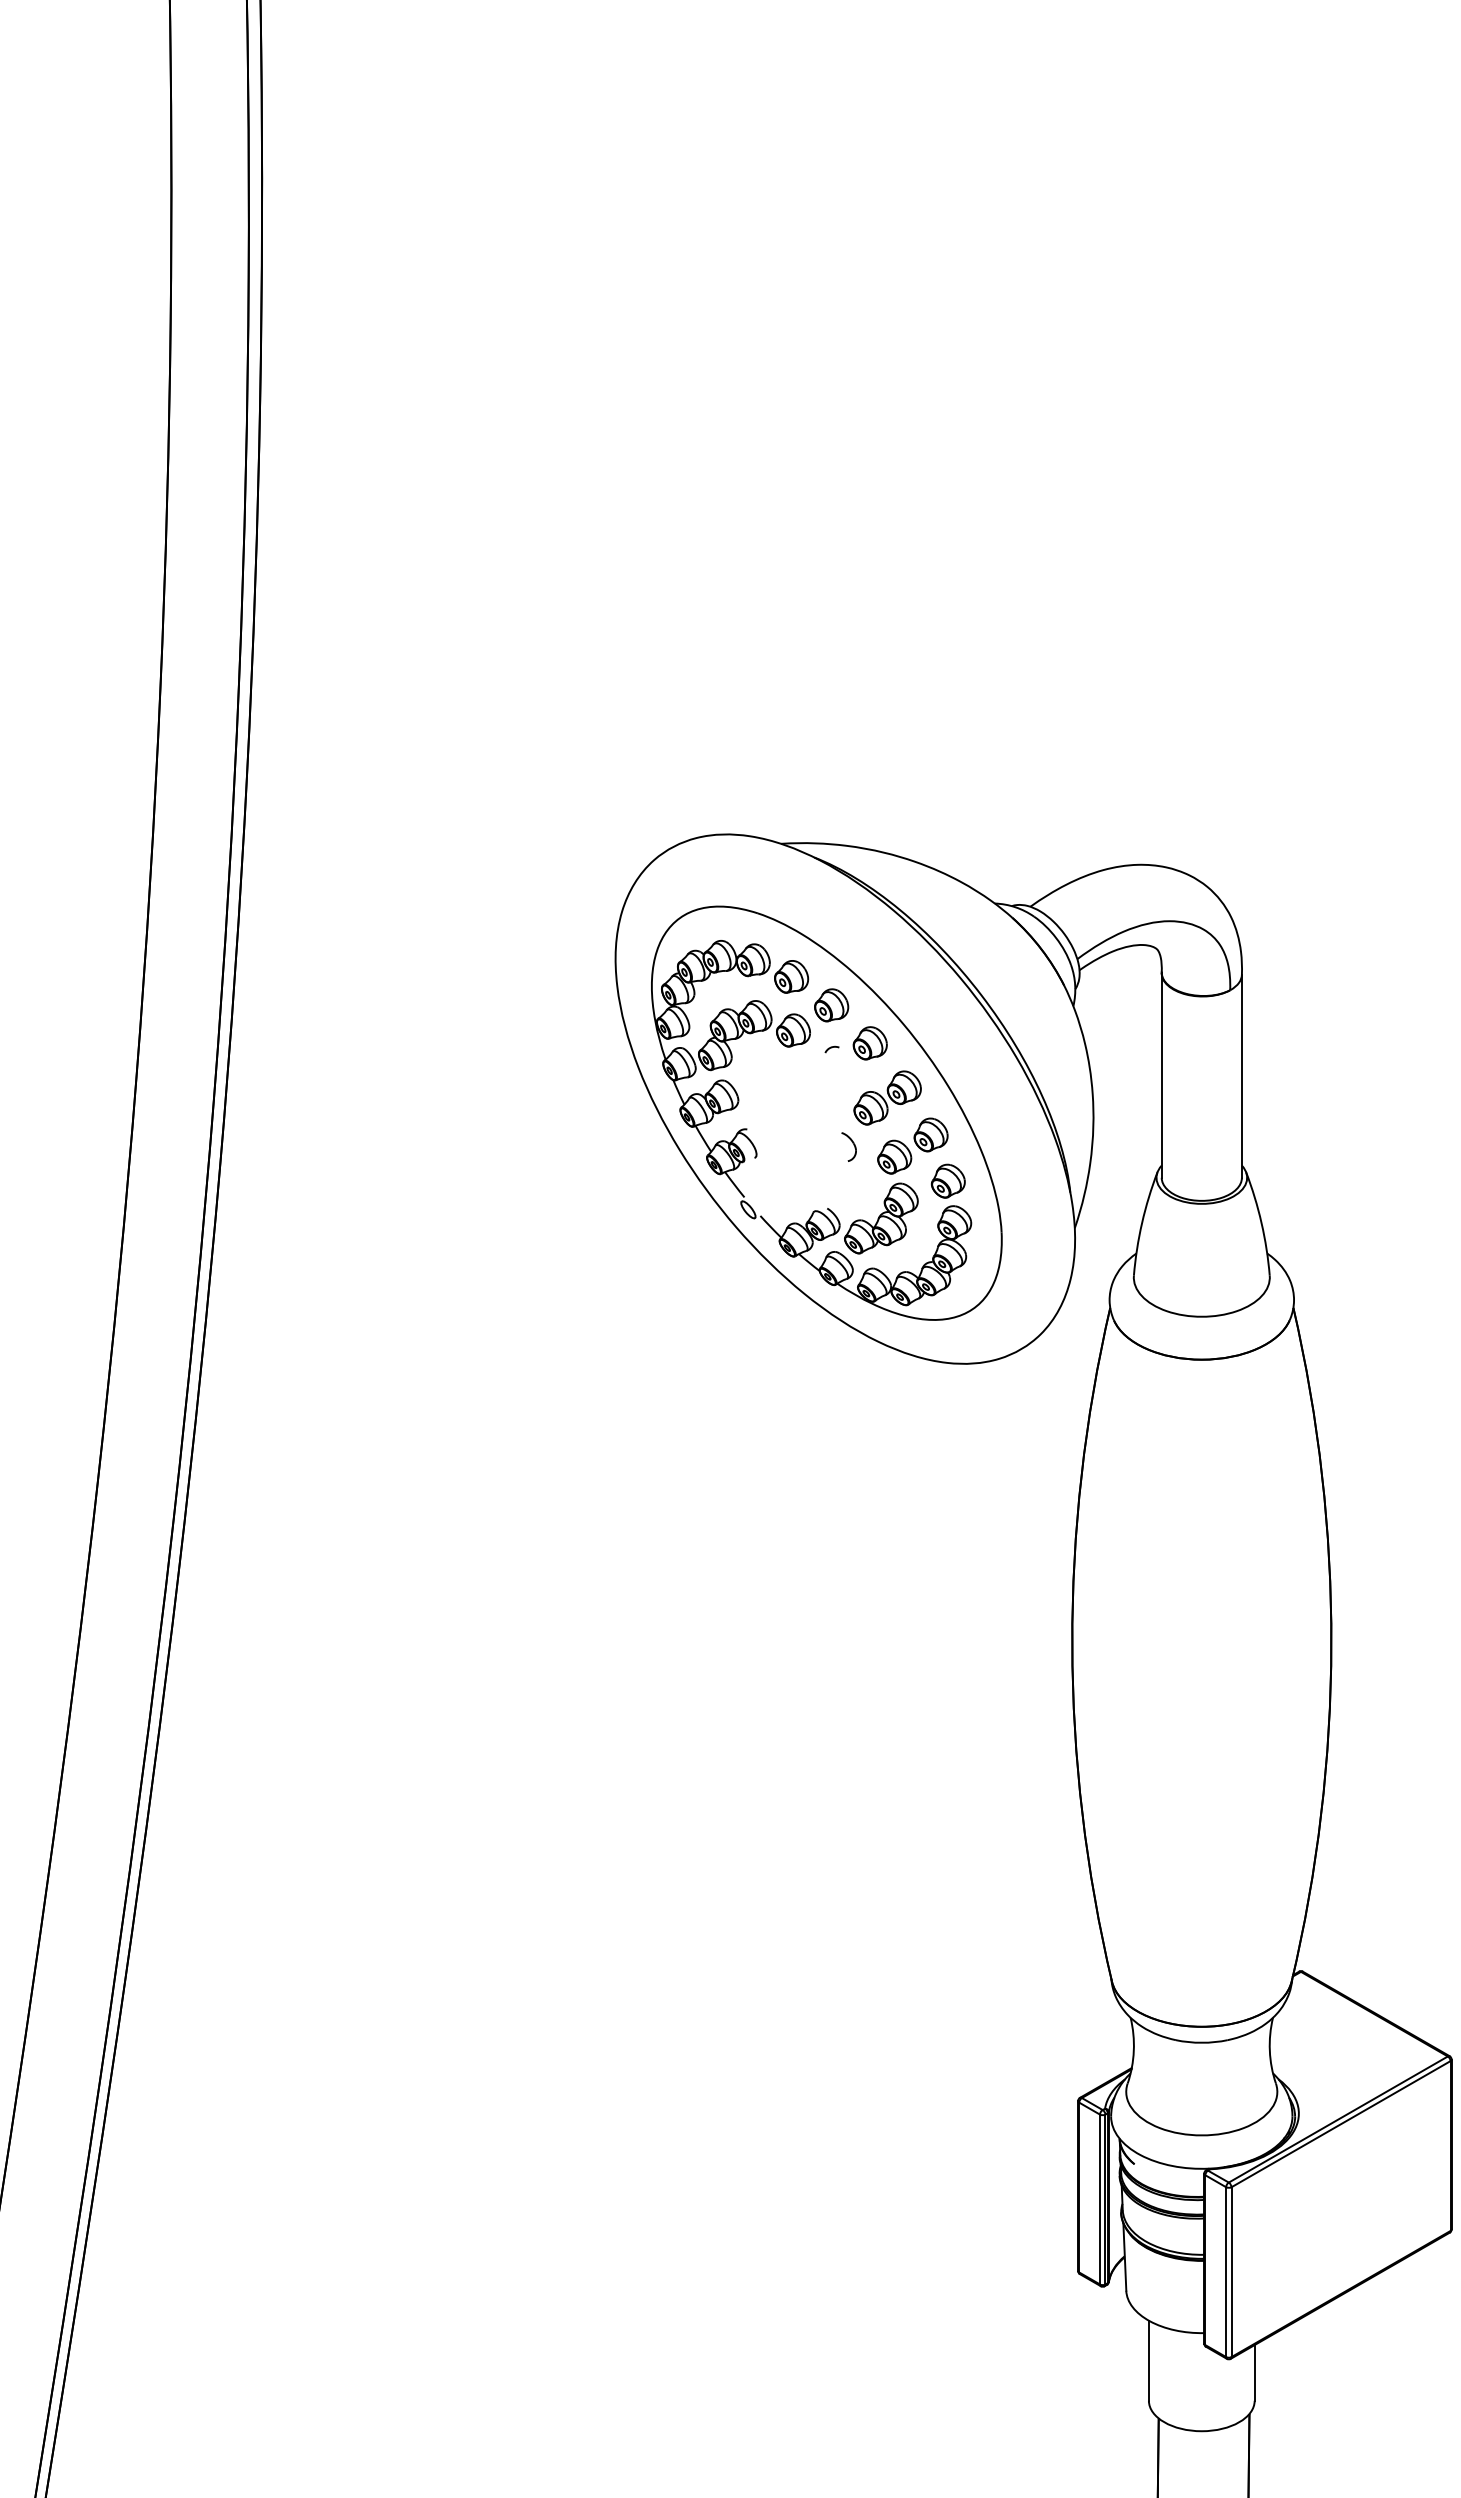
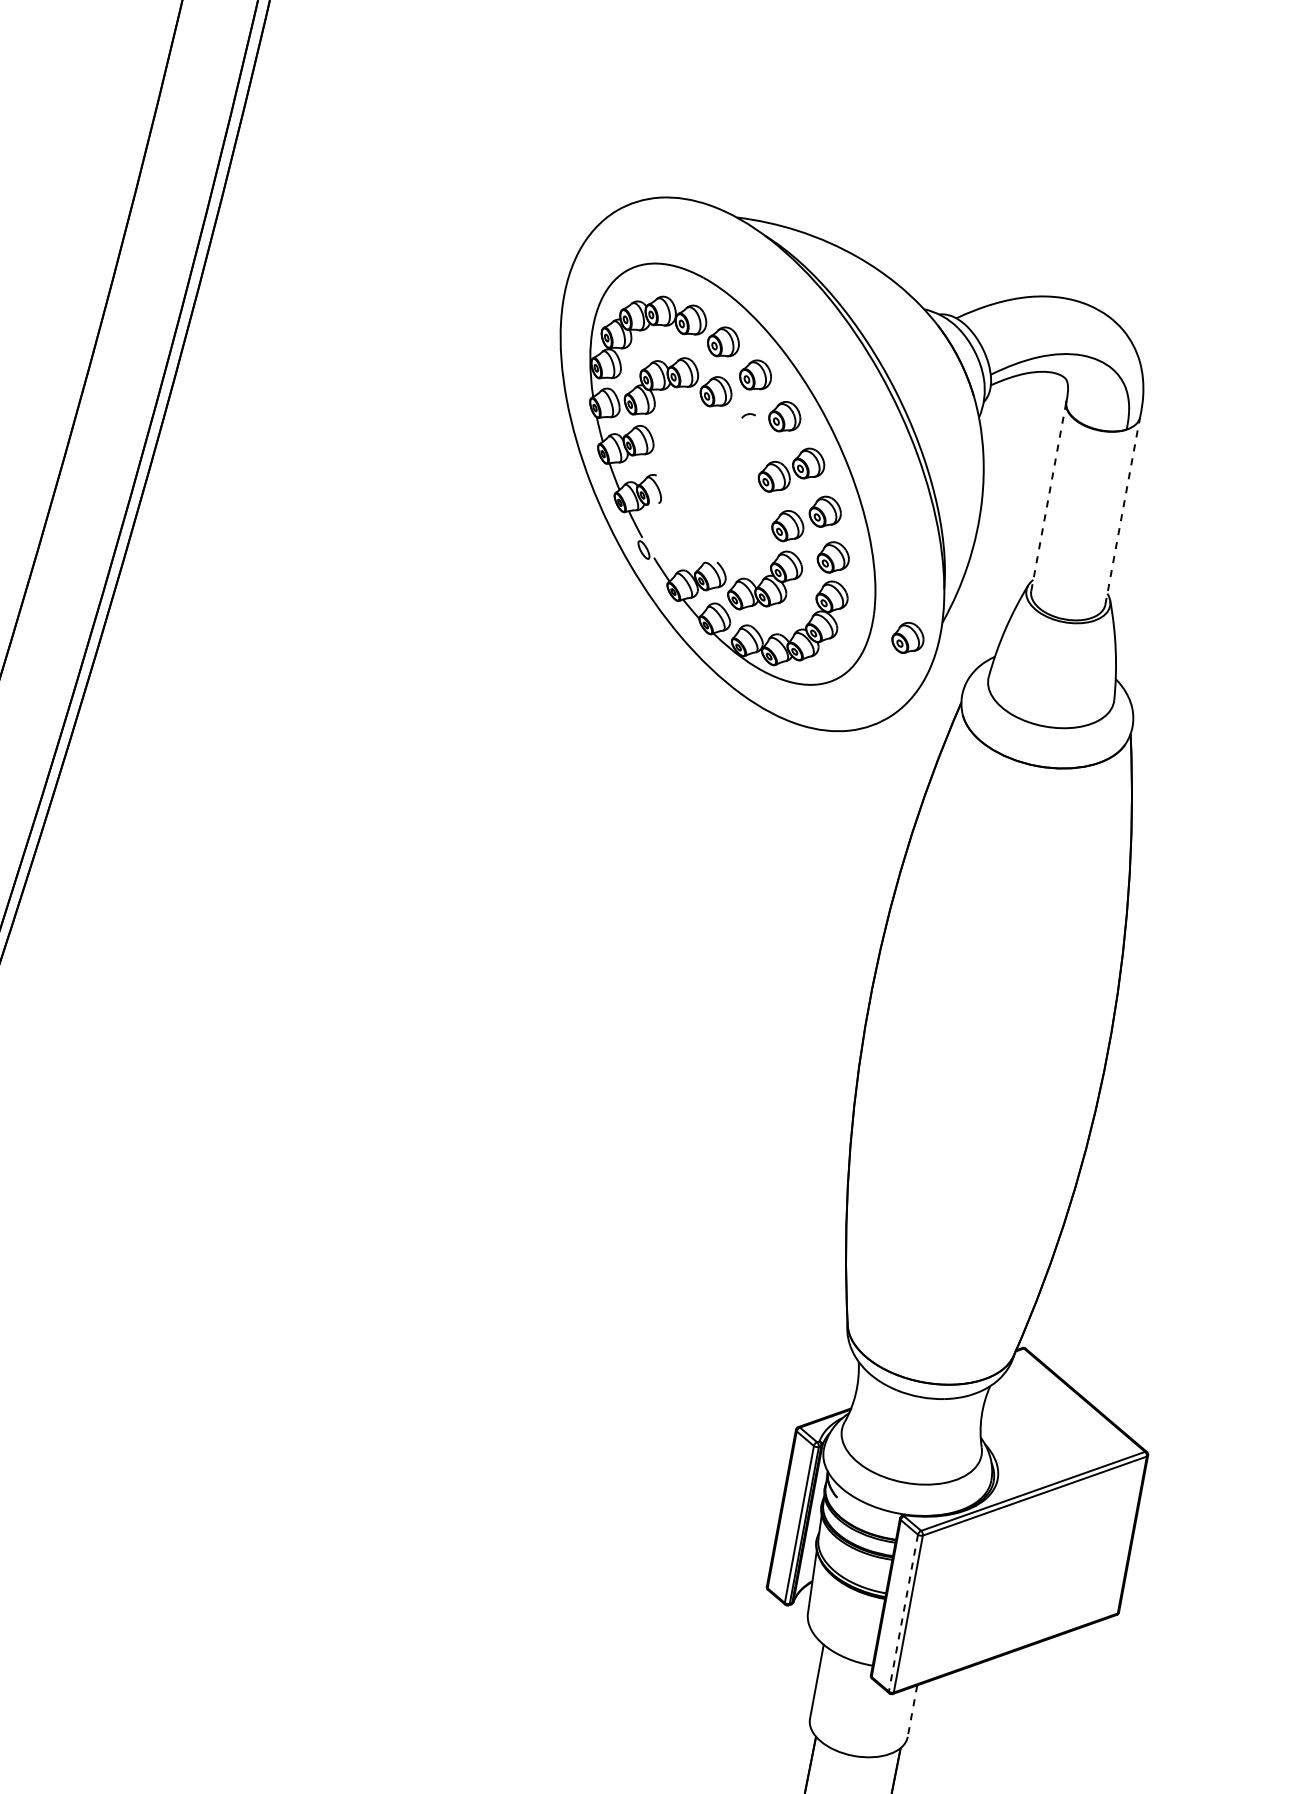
line: (1161, 1075) -> (1048, 496), solid -> dashed
line: (1241, 1076) -> (1122, 511), solid -> dashed
part: (848, 1146) -> (747, 508), removed
part: (1041, 1250) -> (907, 637), added
line: (1226, 2272) -> (903, 1613), solid -> dashed
line: (1254, 2372) -> (912, 1710), solid -> dashed

